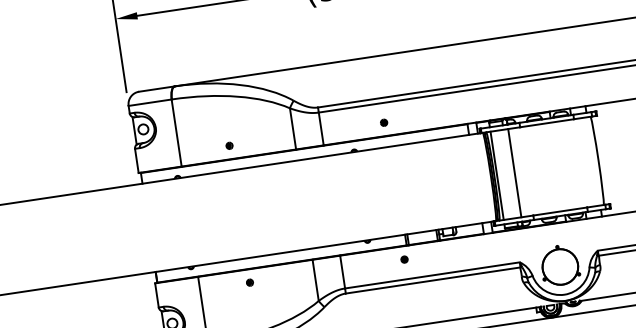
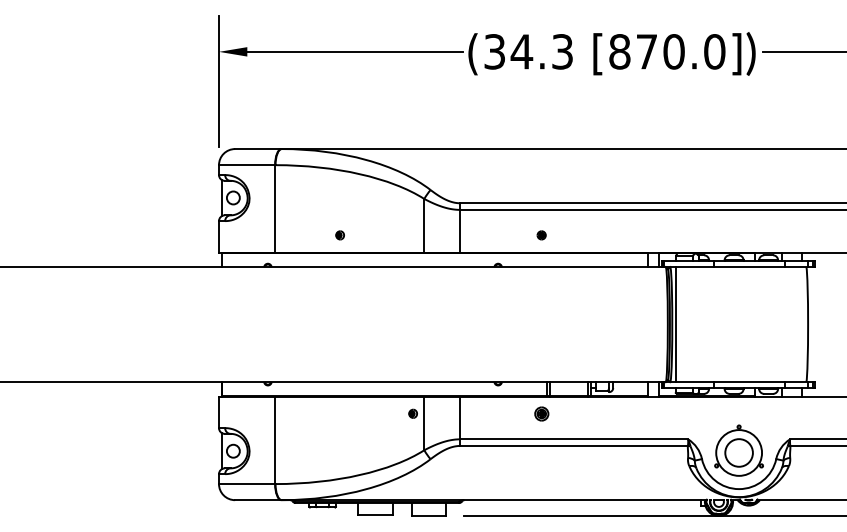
line: (514, 173) -> (698, 324), removed
part: (404, 259) -> (541, 413), size x1.6
circle: (560, 266) -> (739, 452), size x0.6
part: (249, 282) -> (412, 413), moved

